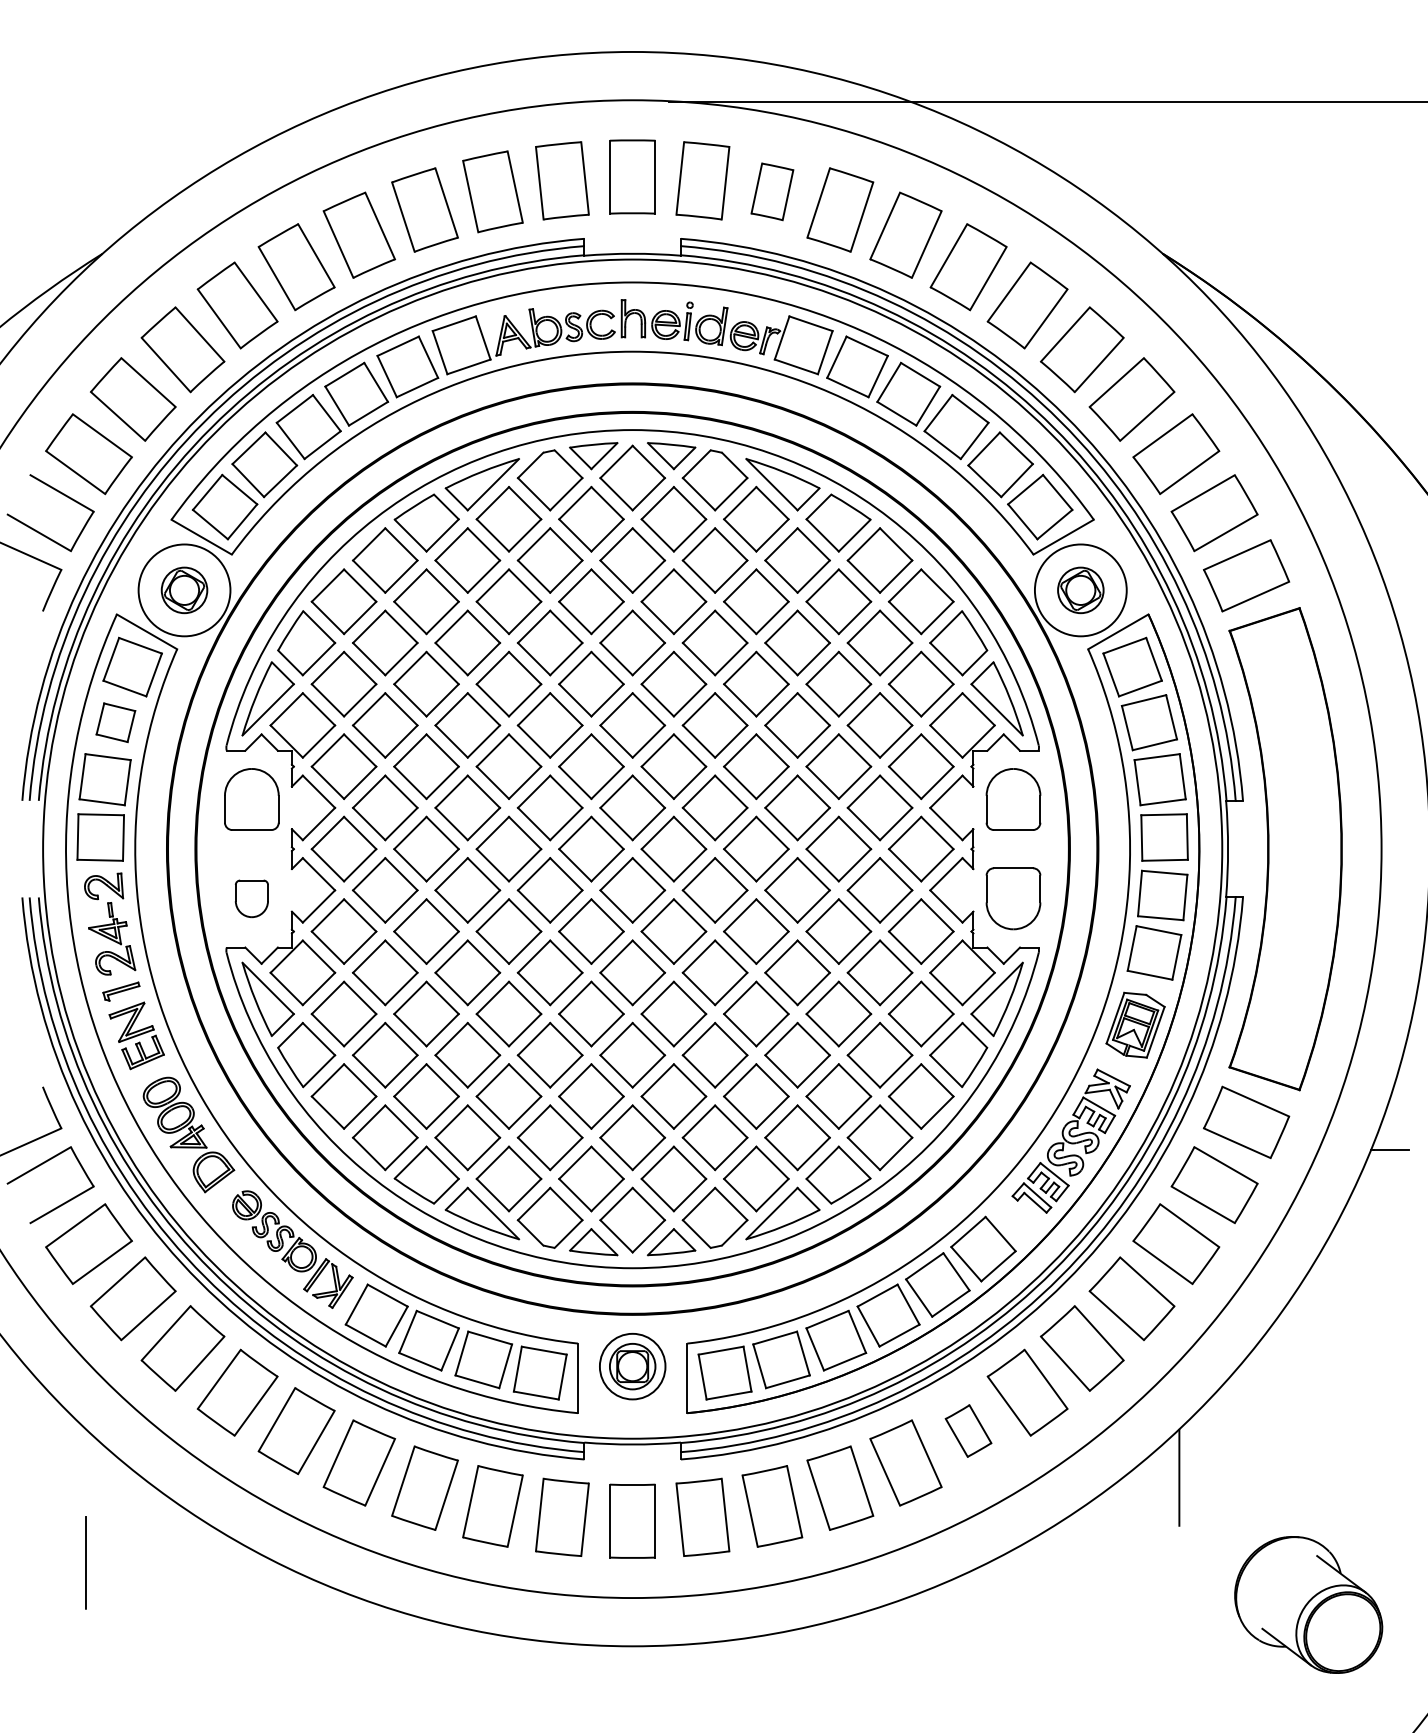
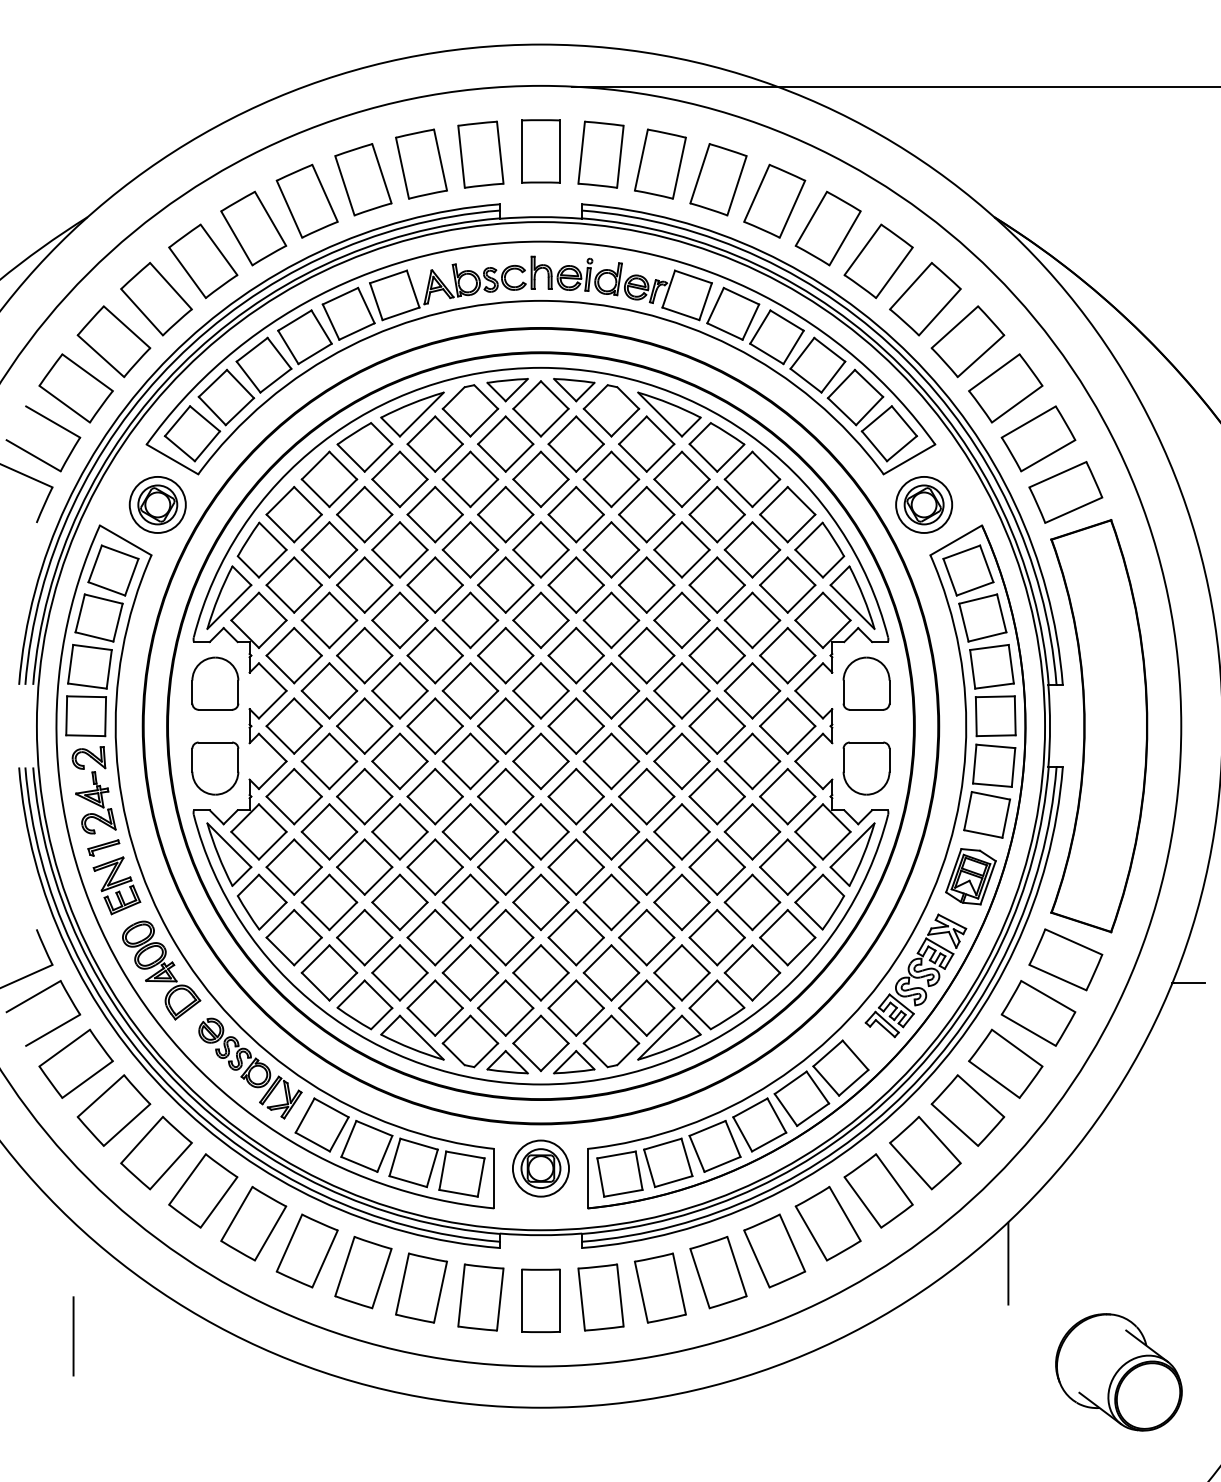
part: (772, 191) -> (660, 163), size x1.43
circle: (184, 590) -> (157, 505), size x0.71
circle: (1080, 590) -> (923, 505), size x0.71
part: (115, 722) -> (98, 617), size x1.43
part: (251, 898) -> (215, 768), size x1.67
part: (968, 1430) -> (828, 1223), size x1.67

